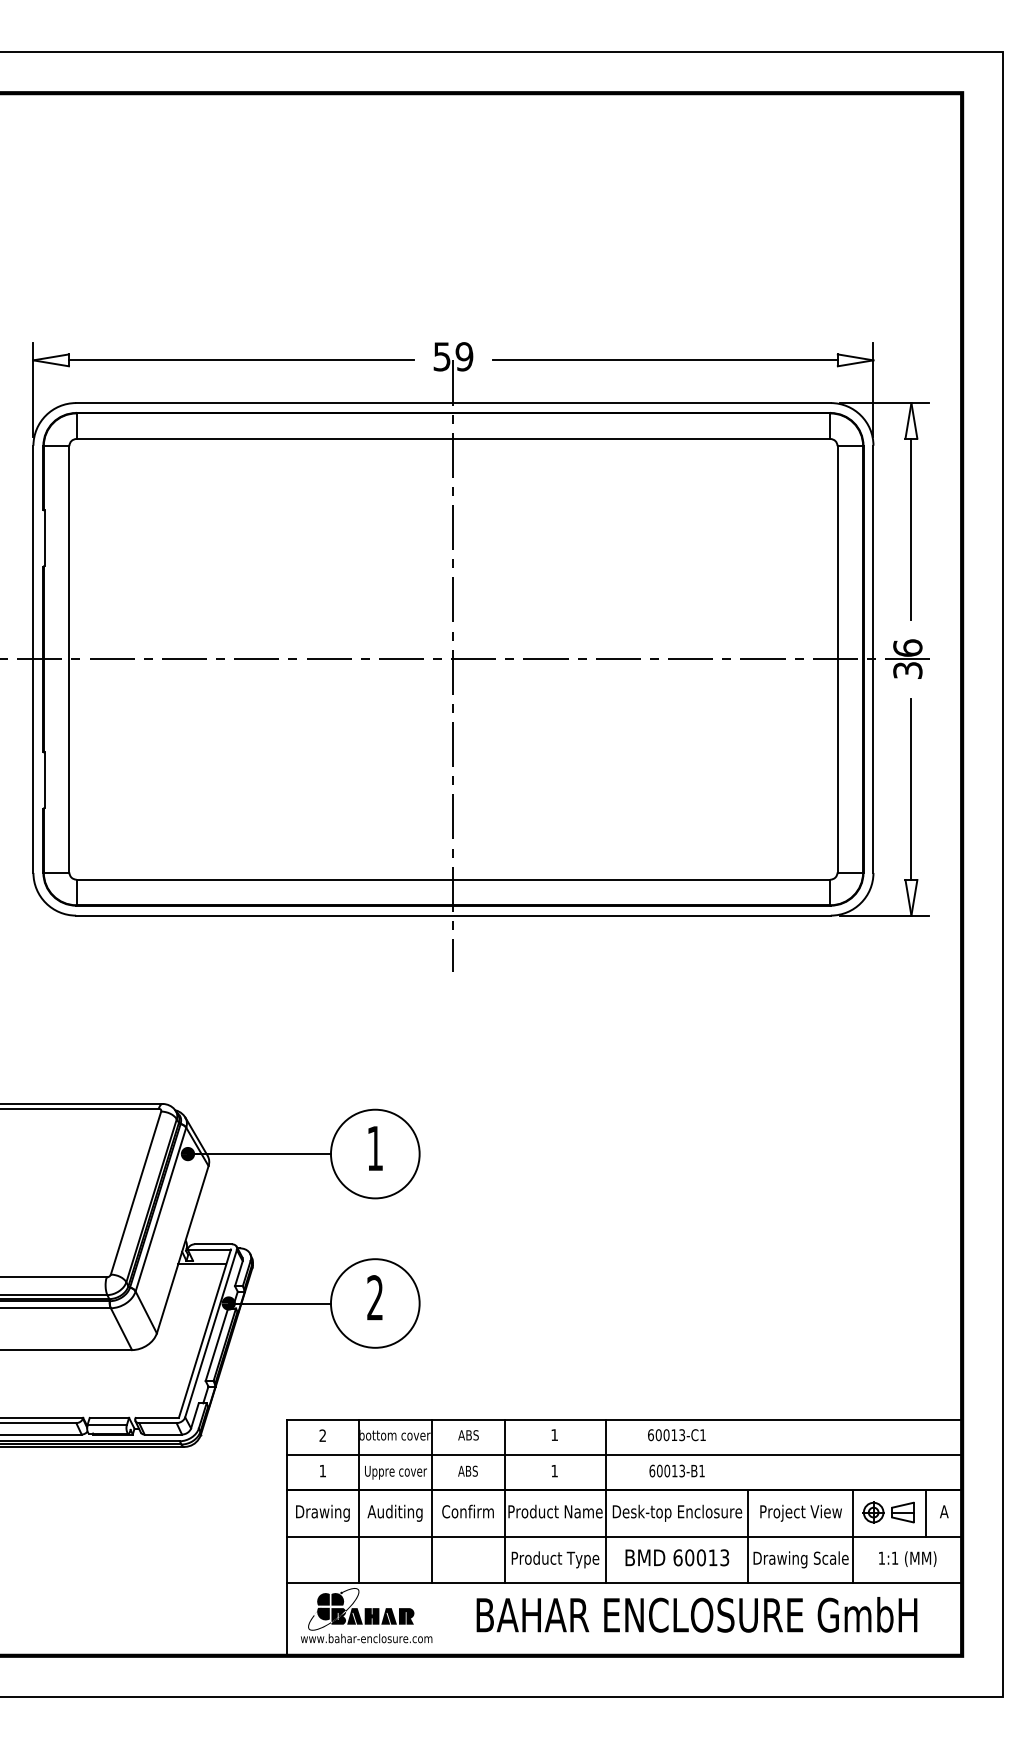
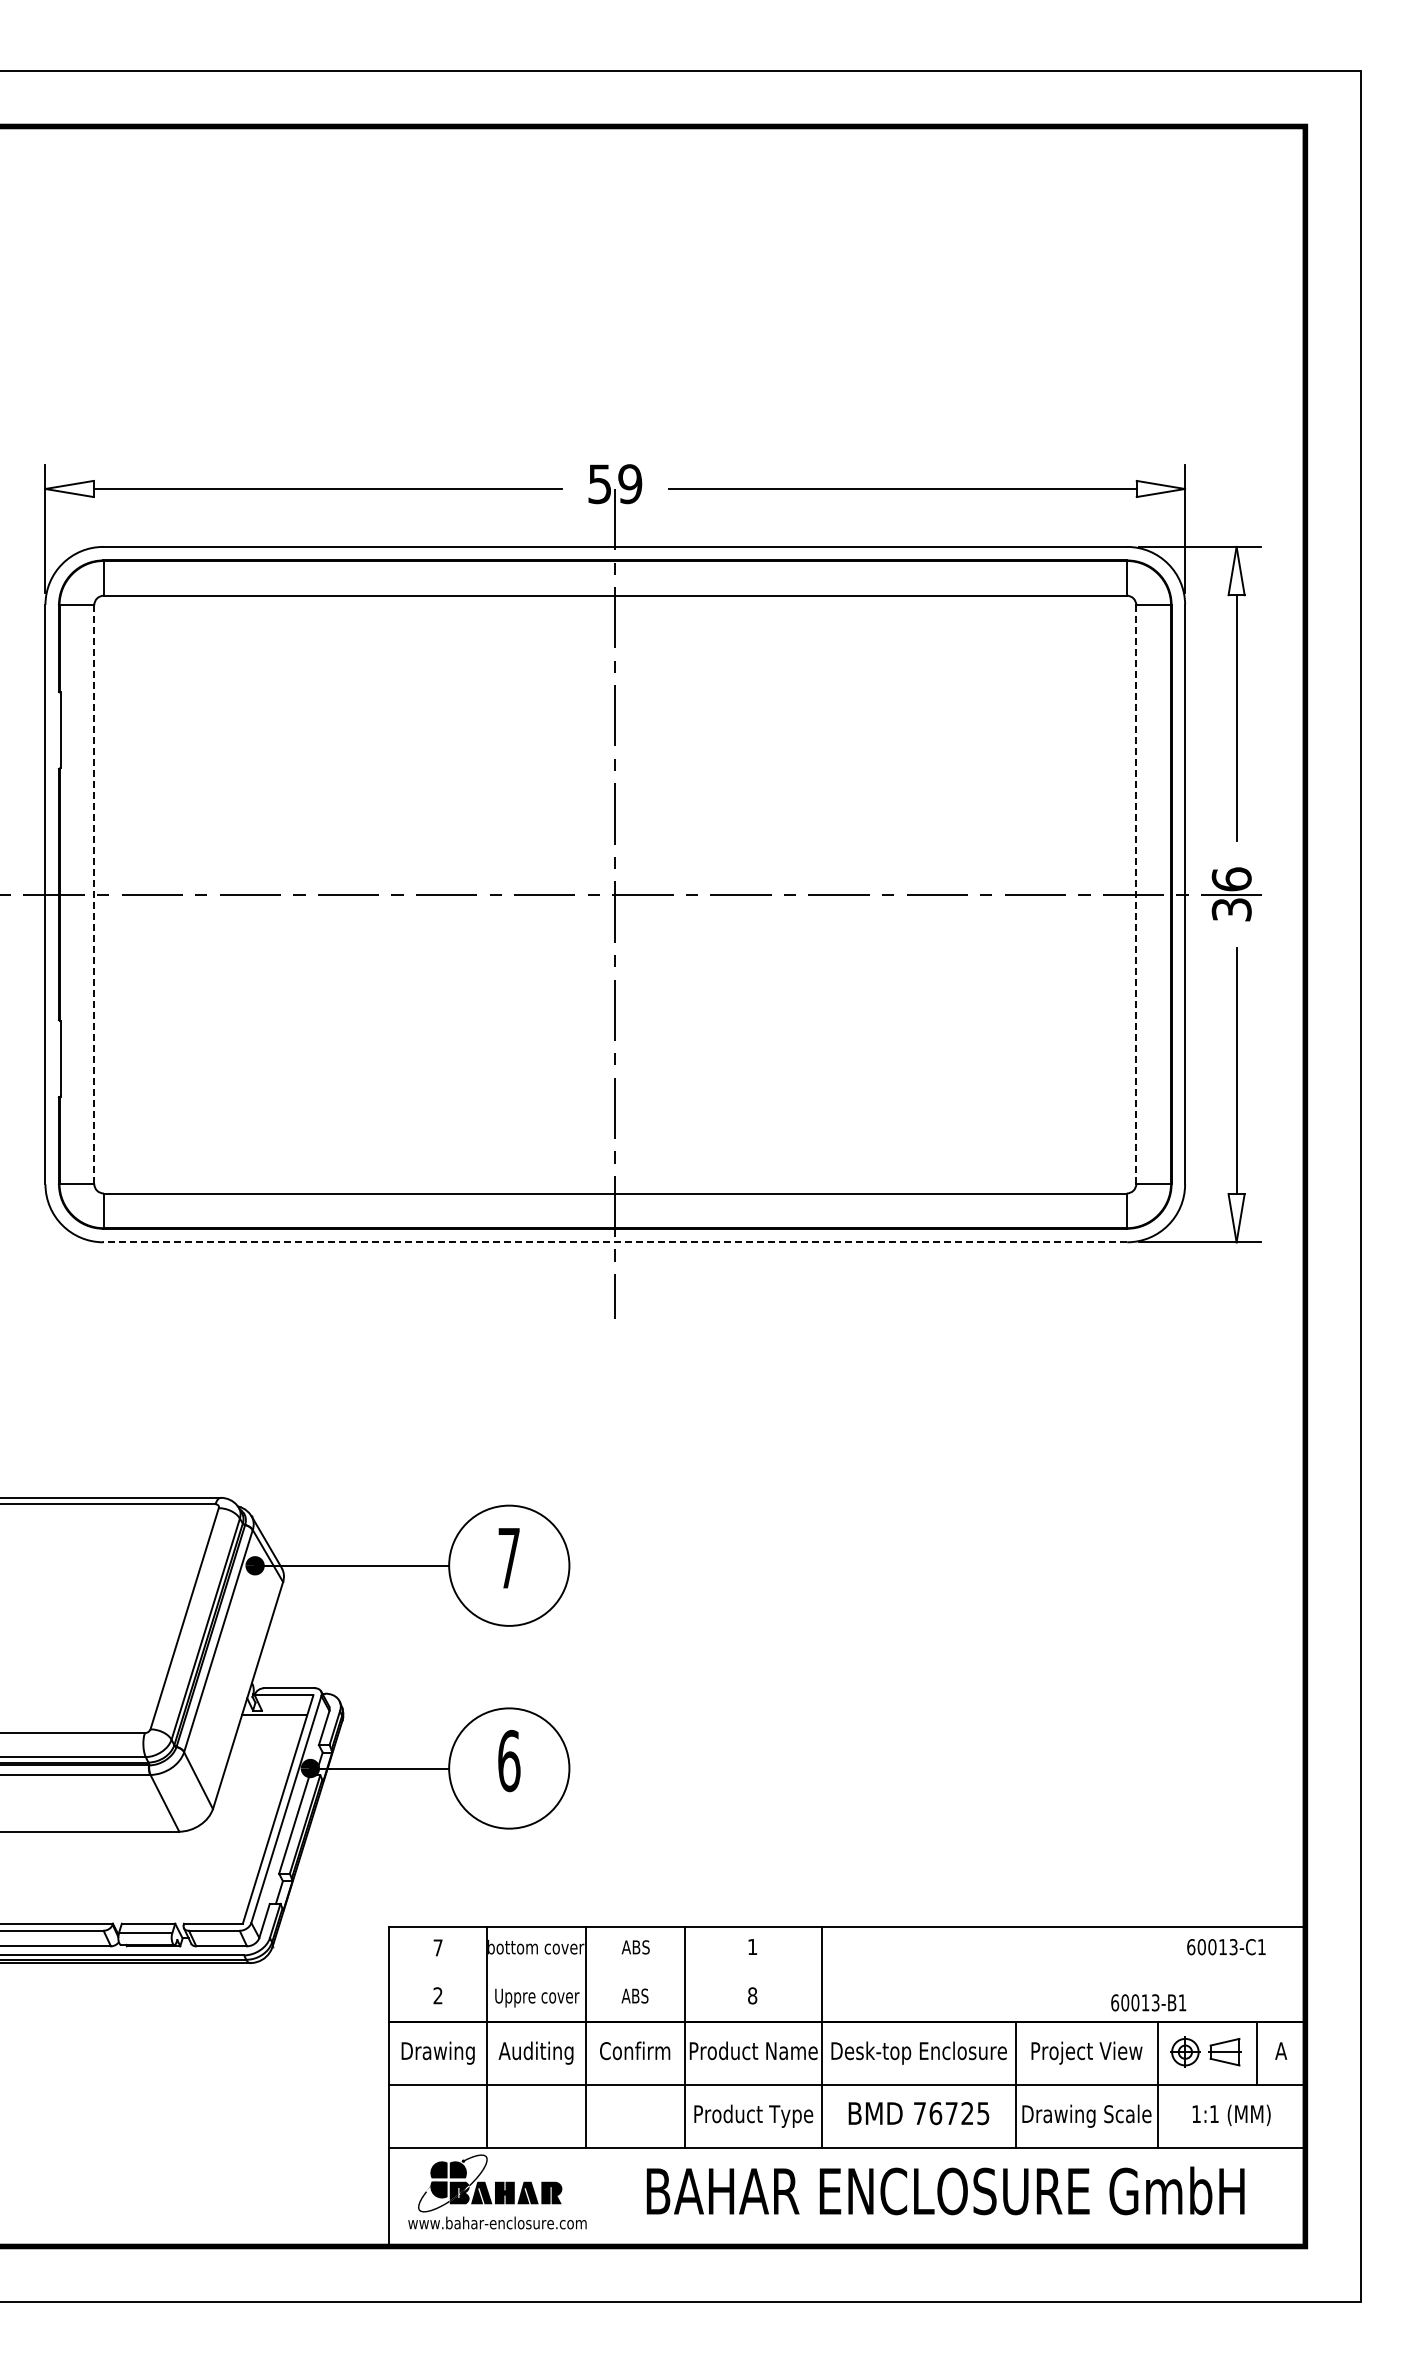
line: (837, 659) -> (1136, 894), solid -> dashed
line: (69, 660) -> (94, 895), solid -> dashed
line: (453, 915) -> (615, 1242), solid -> dashed
text: (374, 1148) -> (508, 1558), 1 -> 7
text: (375, 1297) -> (509, 1760), 2 -> 6
text: (322, 1435) -> (437, 1947), 2 -> 7
text: (676, 1435) -> (1226, 1947), moved
line: (623, 1455) -> (846, 1974), removed
text: (322, 1470) -> (437, 1995), 1 -> 2
text: (554, 1470) -> (752, 1995), 1 -> 8
text: (676, 1470) -> (1148, 2002), moved
text: (701, 1557) -> (951, 2113), 60013 -> 76725

